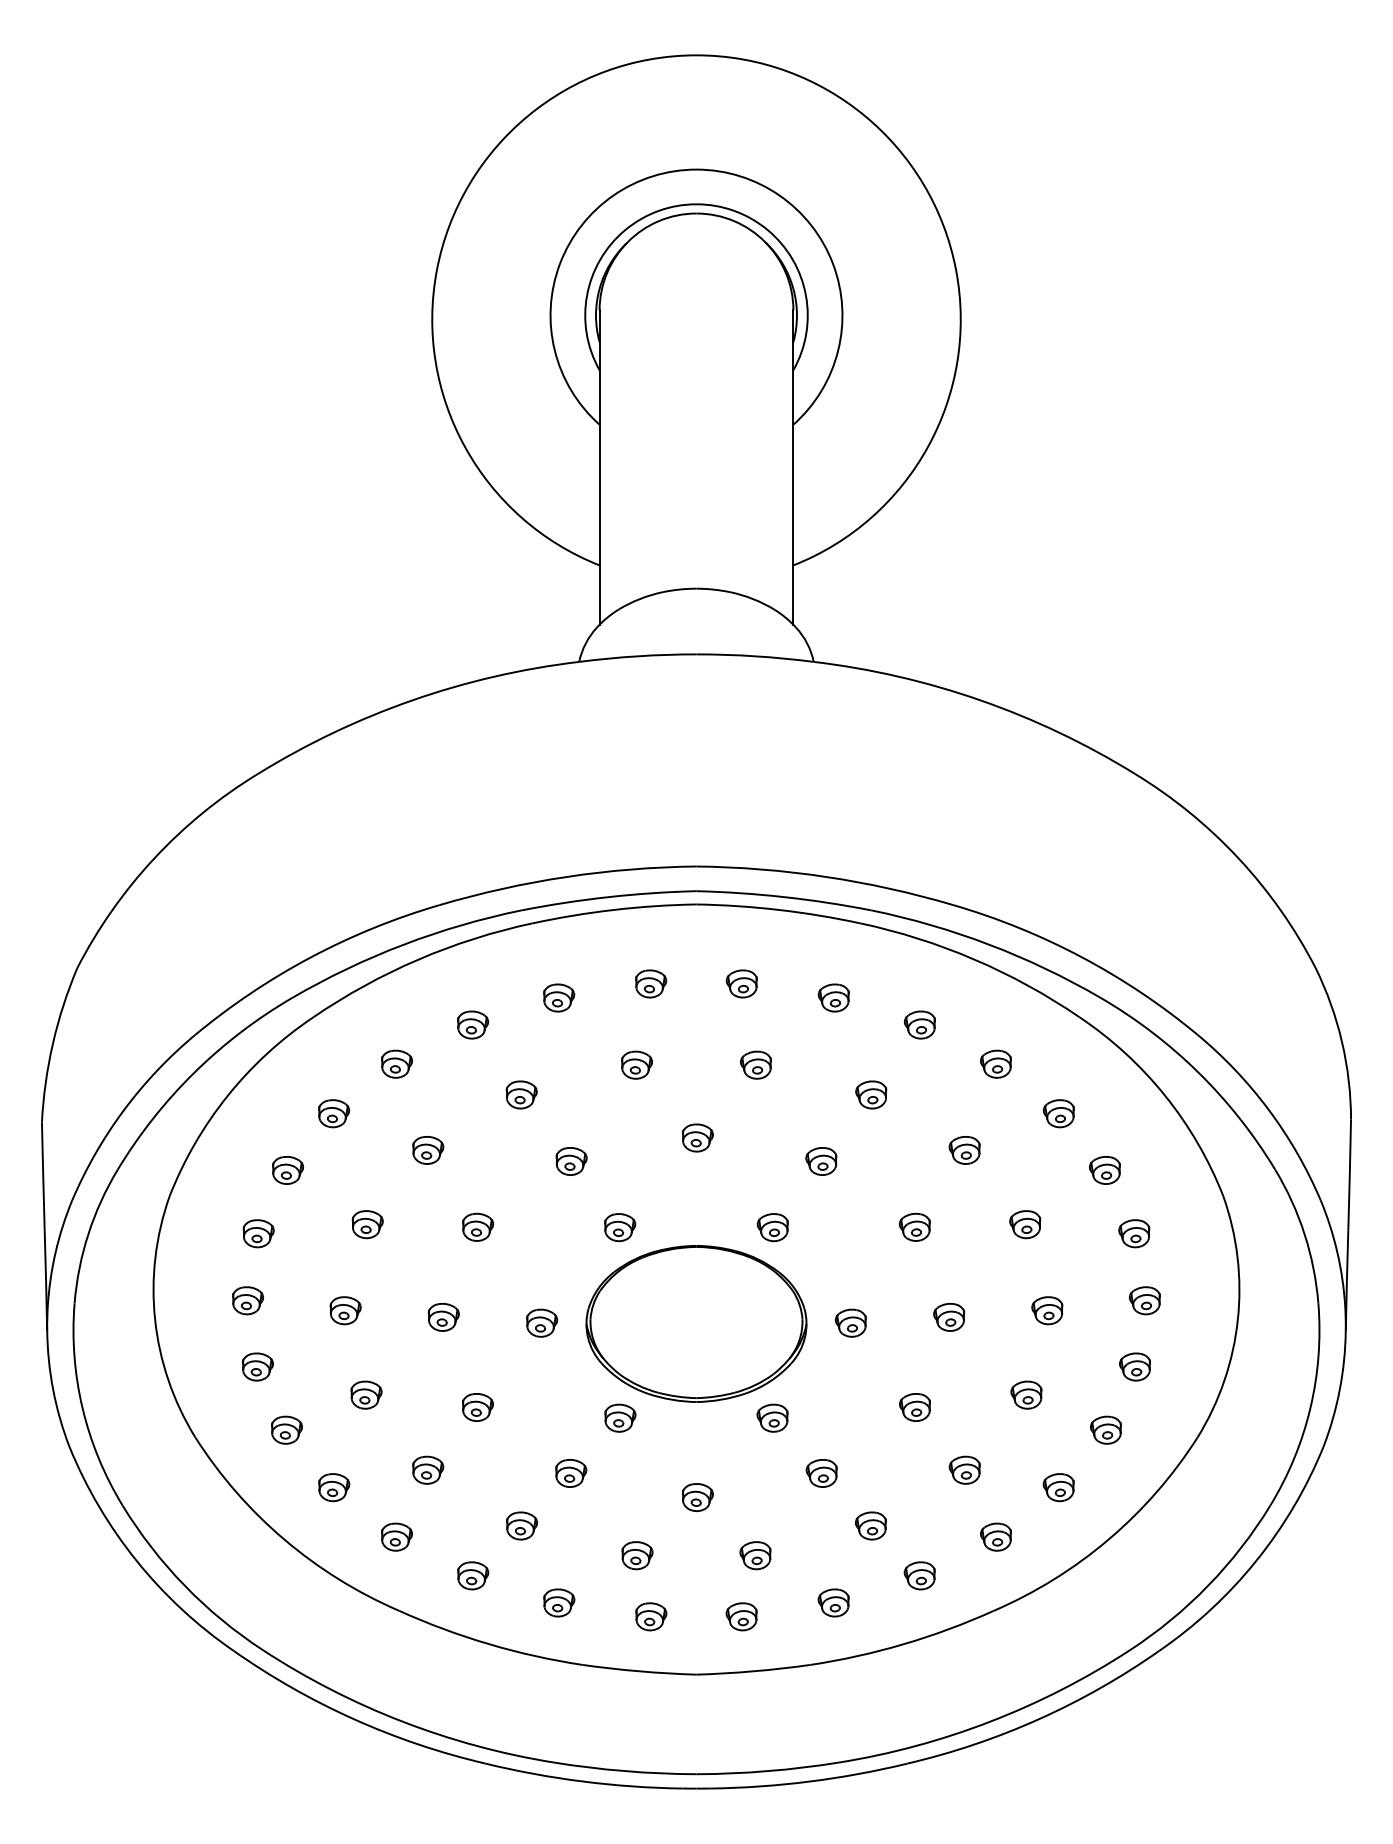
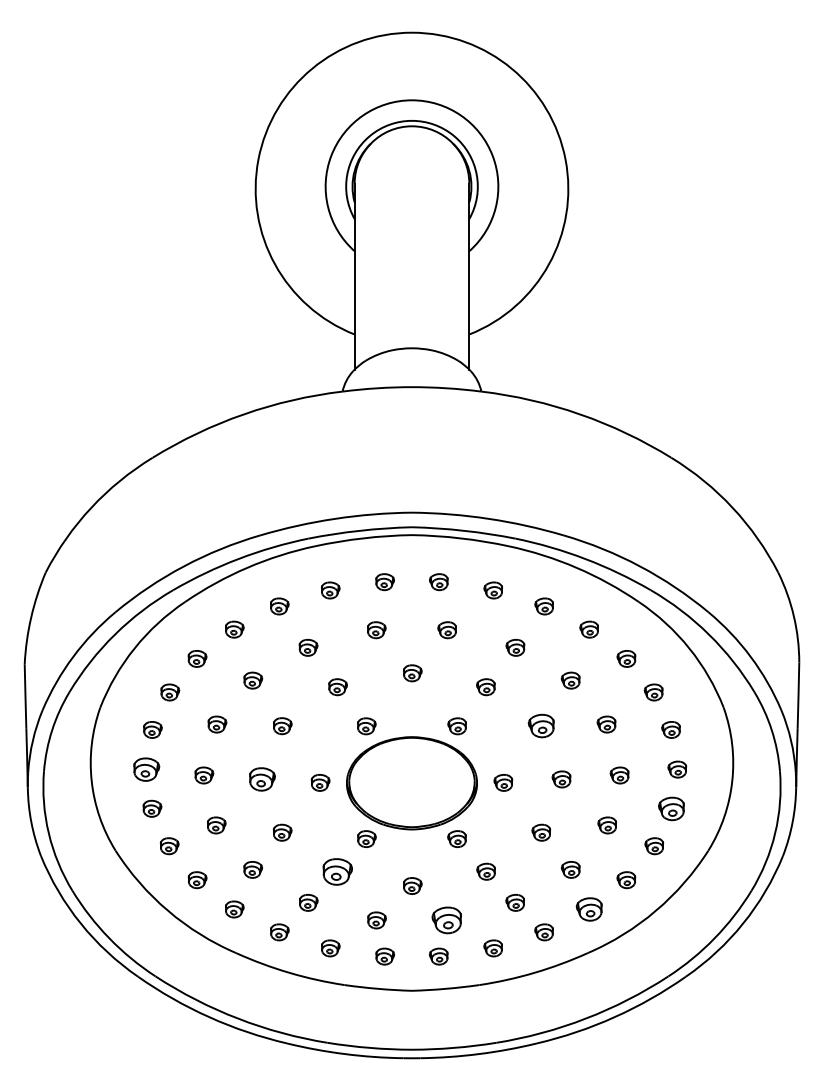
part: (913, 1227) -> (540, 726), size x1.4
part: (247, 1300) -> (146, 769), size x1.4
part: (443, 1317) -> (262, 779), size x1.4
part: (1135, 1366) -> (671, 808), size x1.4
part: (570, 1472) -> (337, 871), size x1.6
part: (994, 1537) -> (588, 909), size x1.4
part: (754, 1555) -> (446, 920), size x1.6

